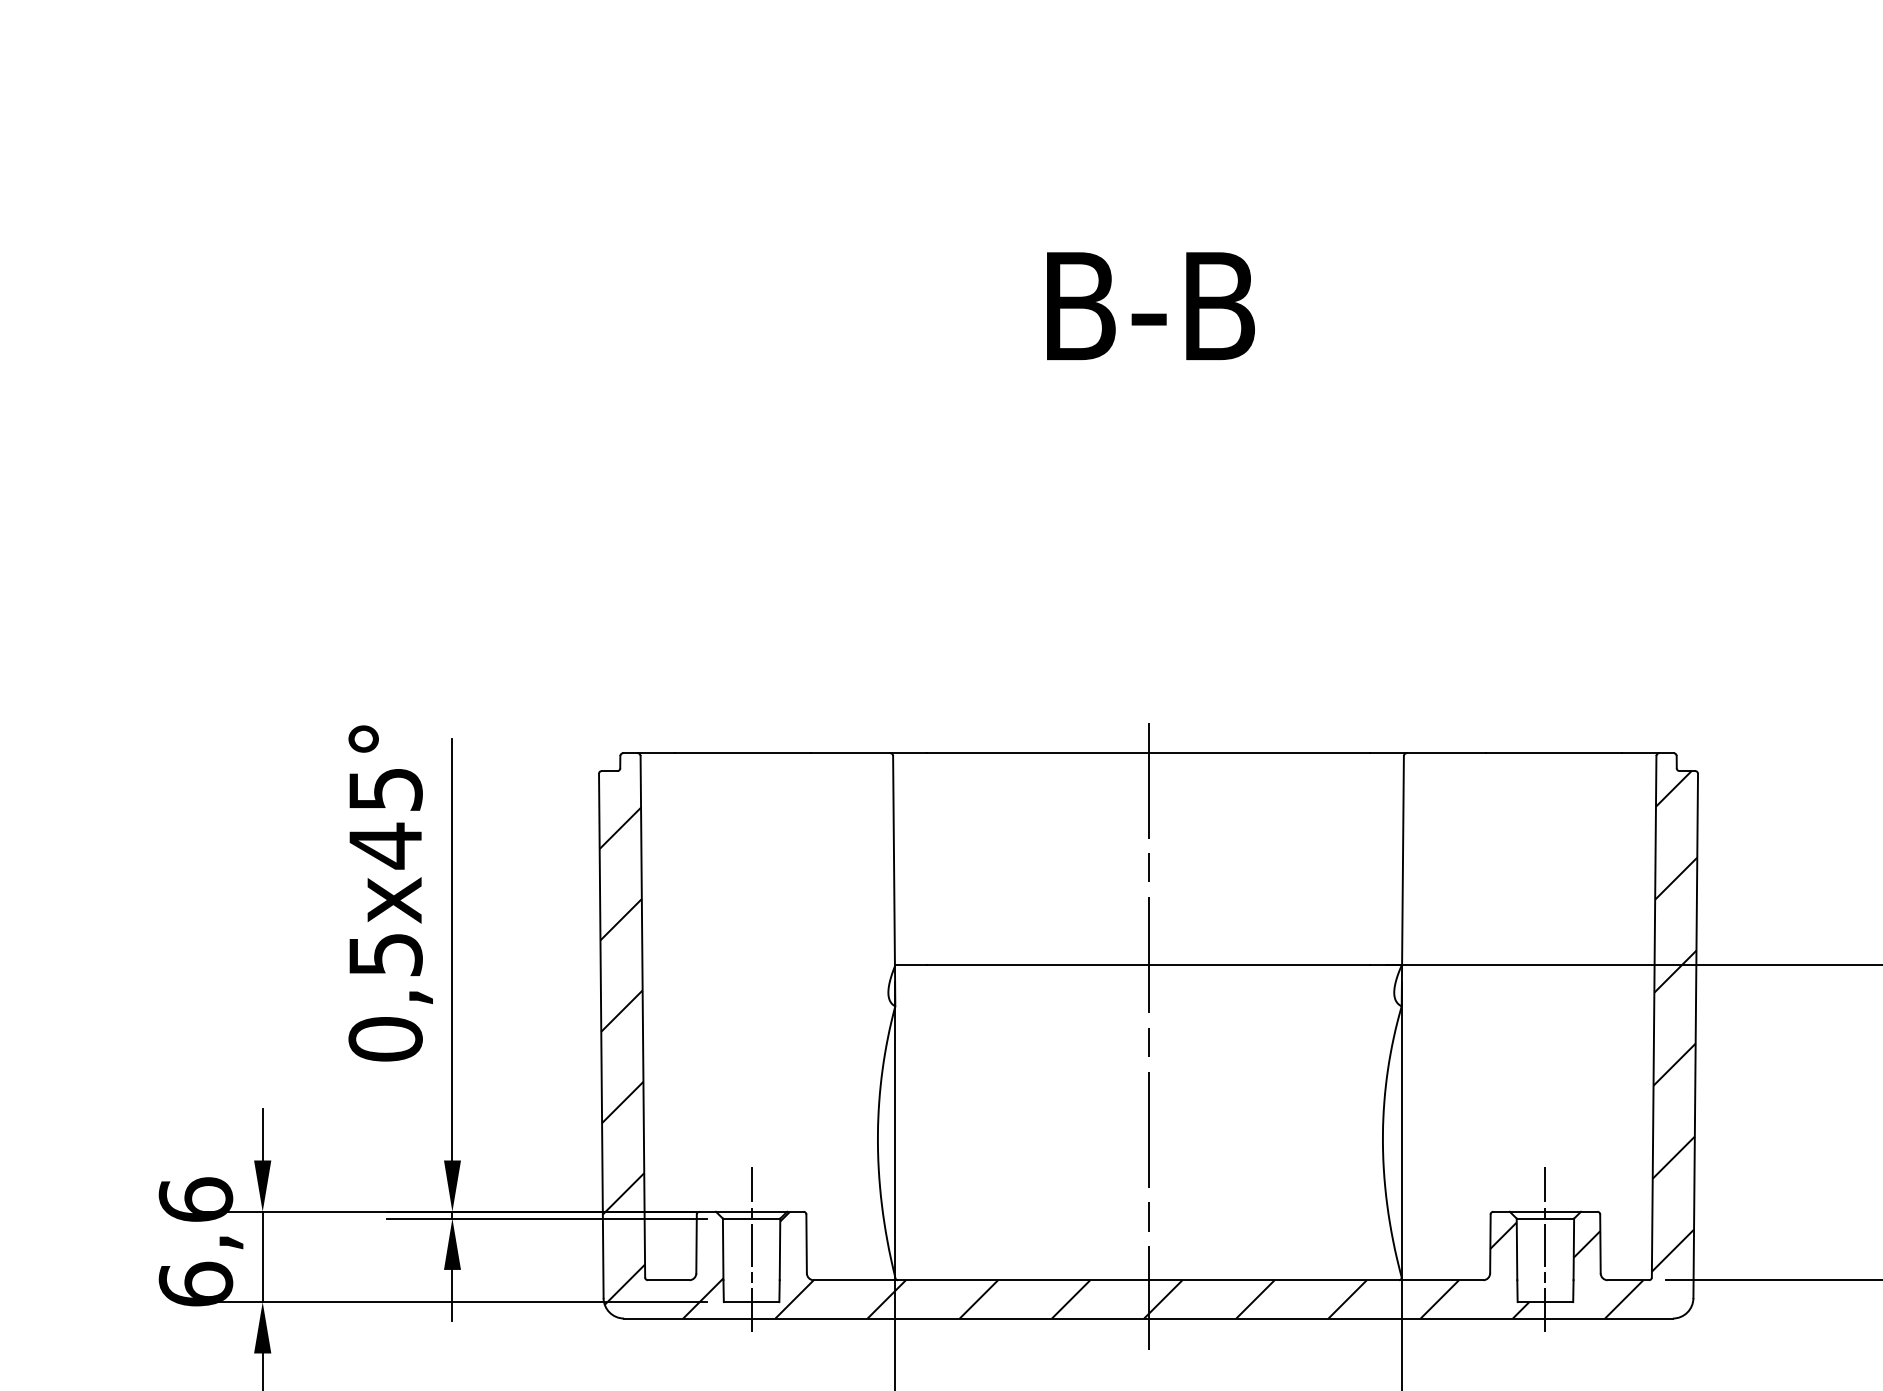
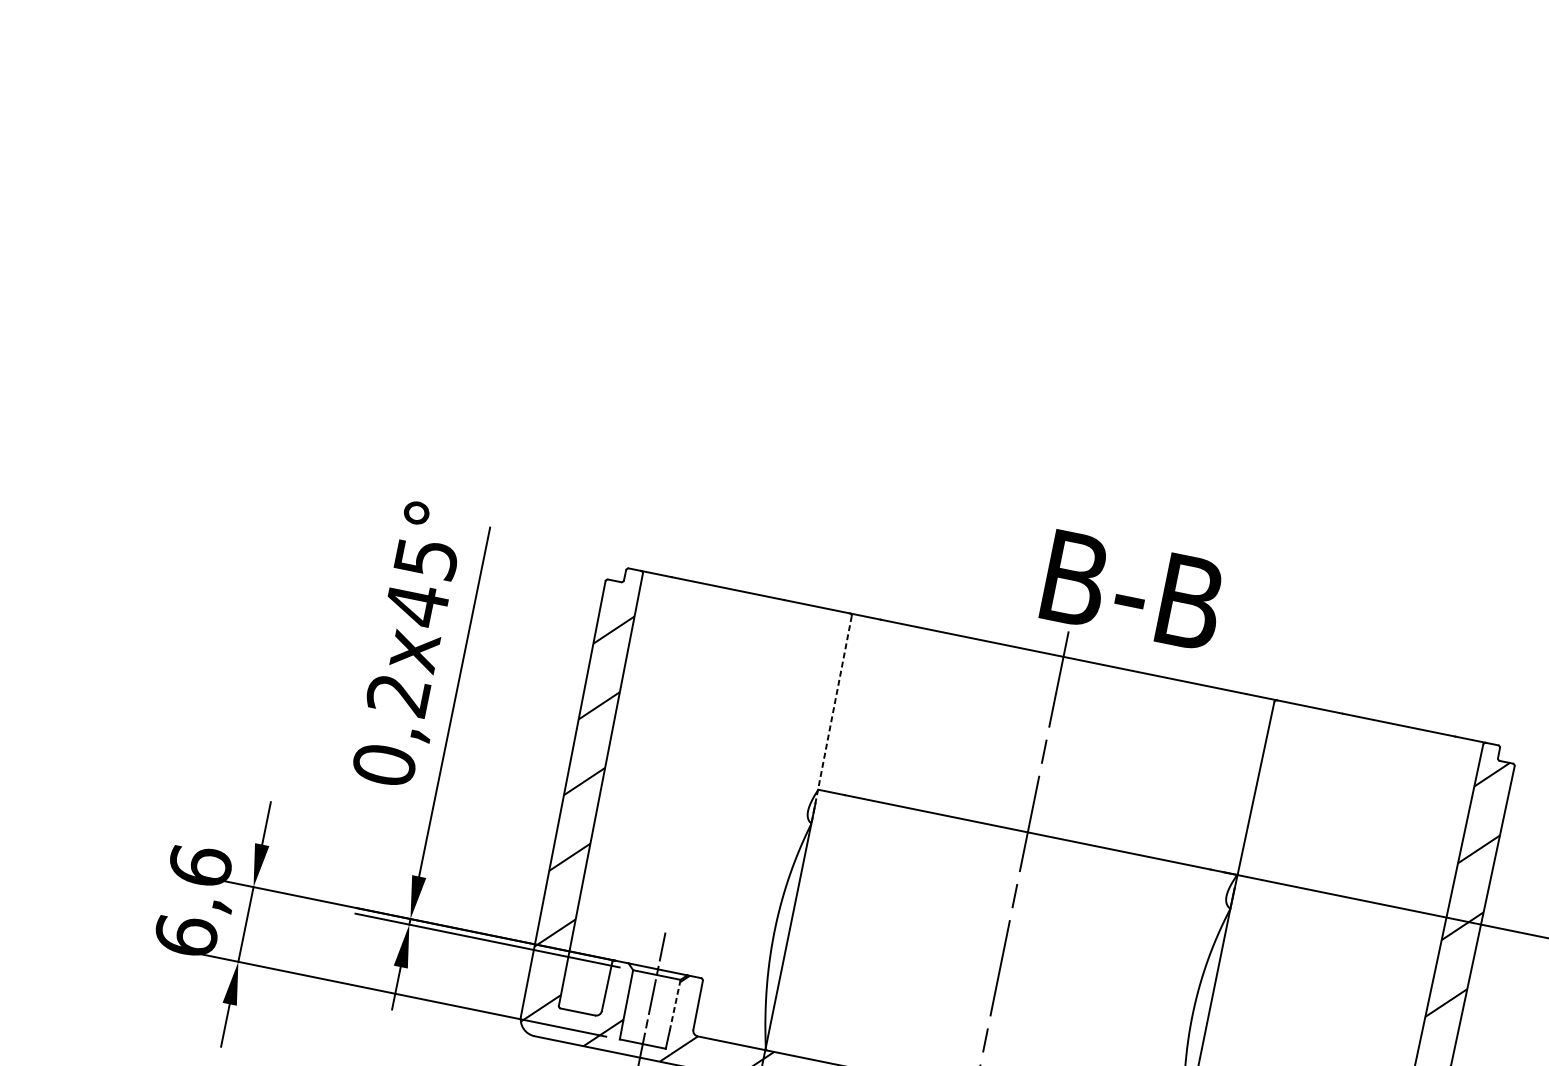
text: (1150, 305) -> (1133, 590), moved
line: (894, 881) -> (831, 720), solid -> dashed
text: (385, 955) -> (398, 695), 0,5x45° -> 0,2x45°
line: (780, 1249) -> (675, 1005), solid -> dashed

